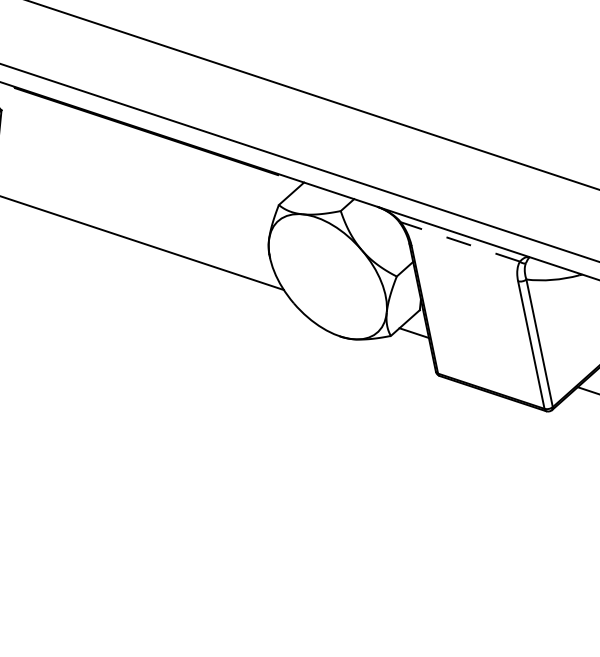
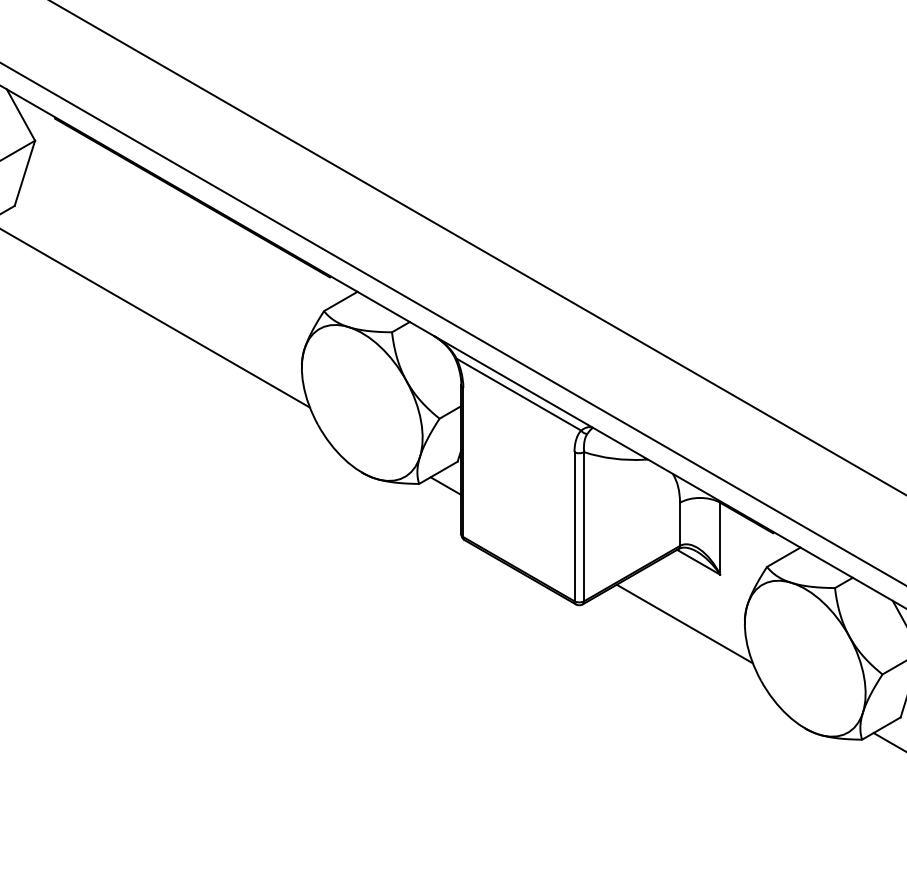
line: (459, 241) -> (518, 394), dashed -> solid

